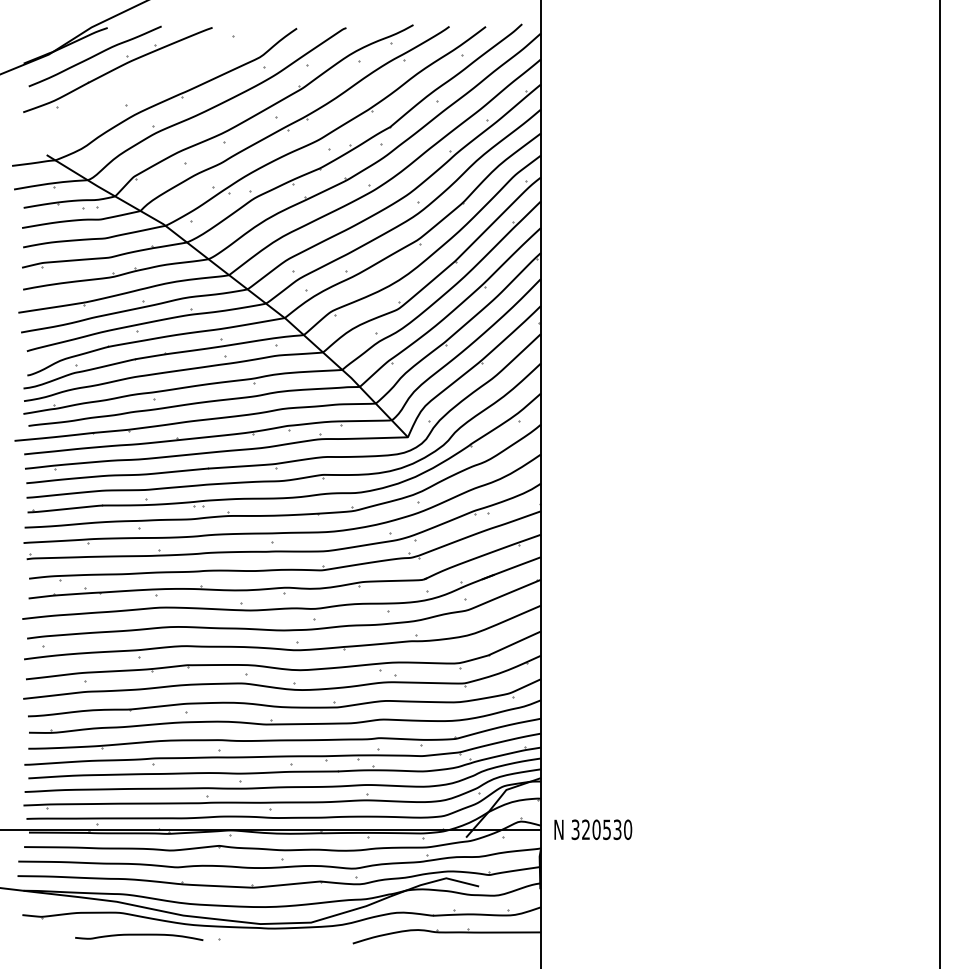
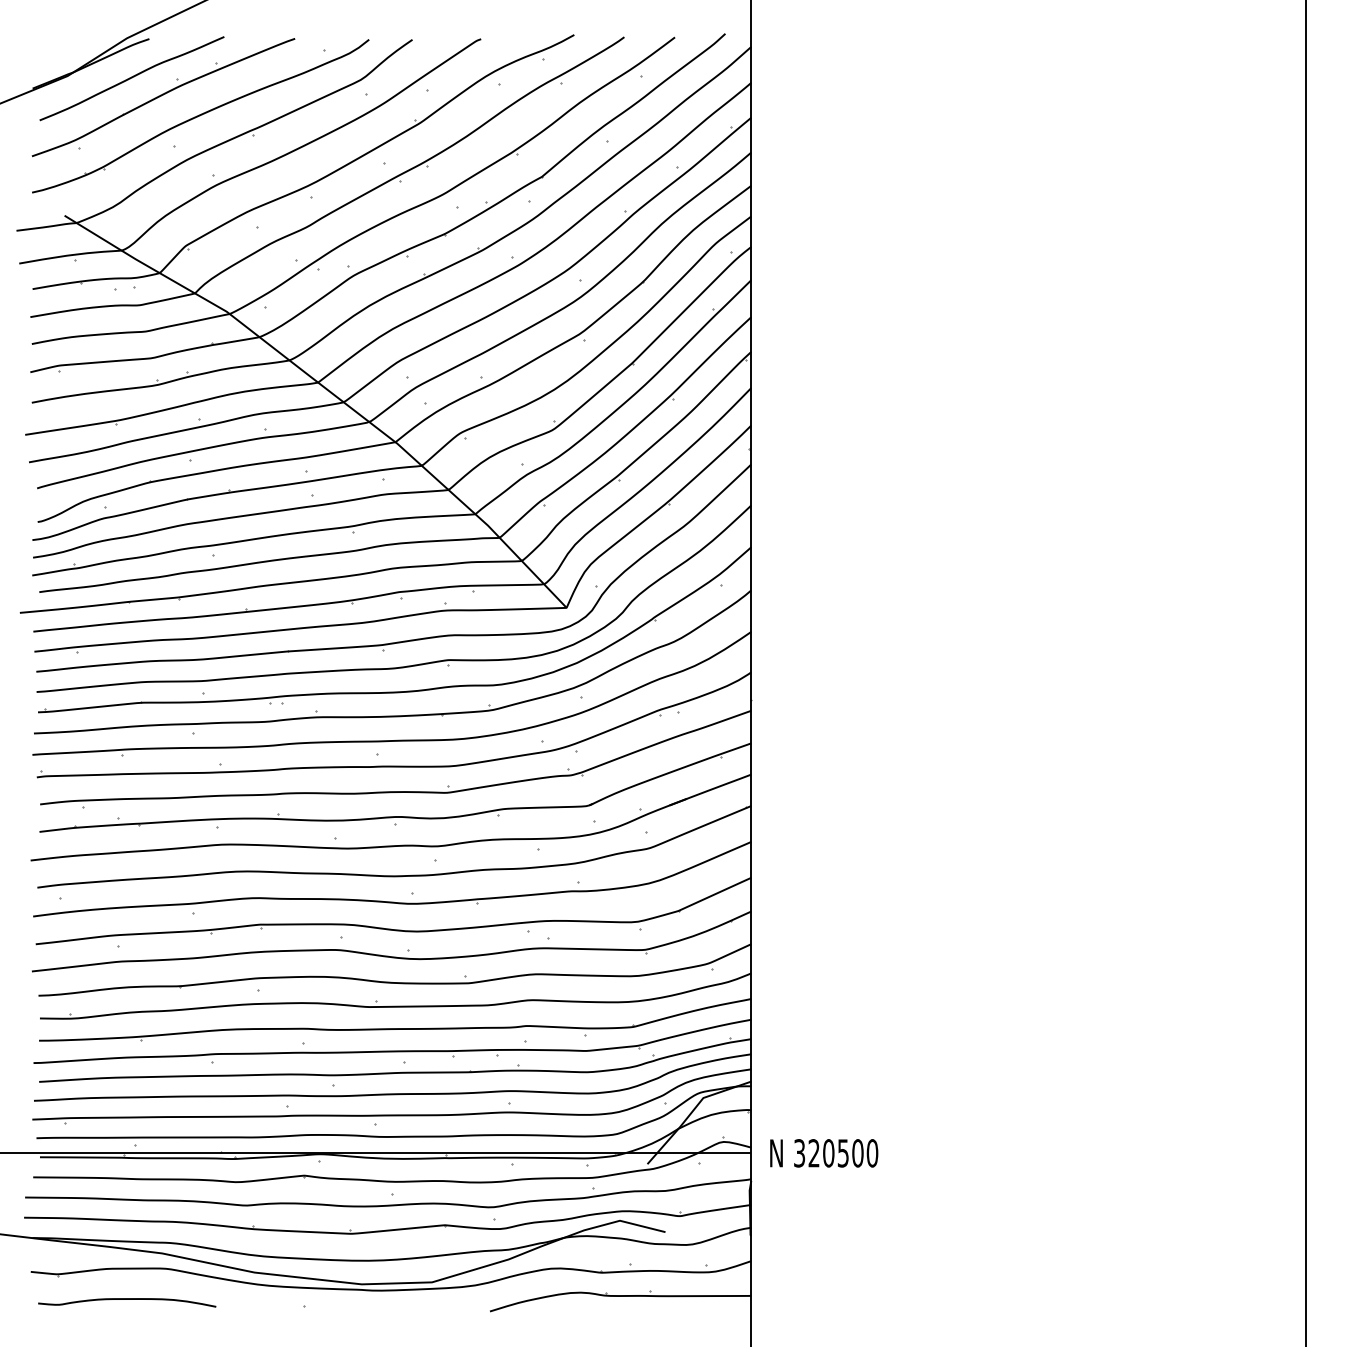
part: (144, 83) -> (200, 116), added
text: (617, 829) -> (857, 1153), 320530 -> 320500
curve: (139, 934) -> (127, 1299), moved

